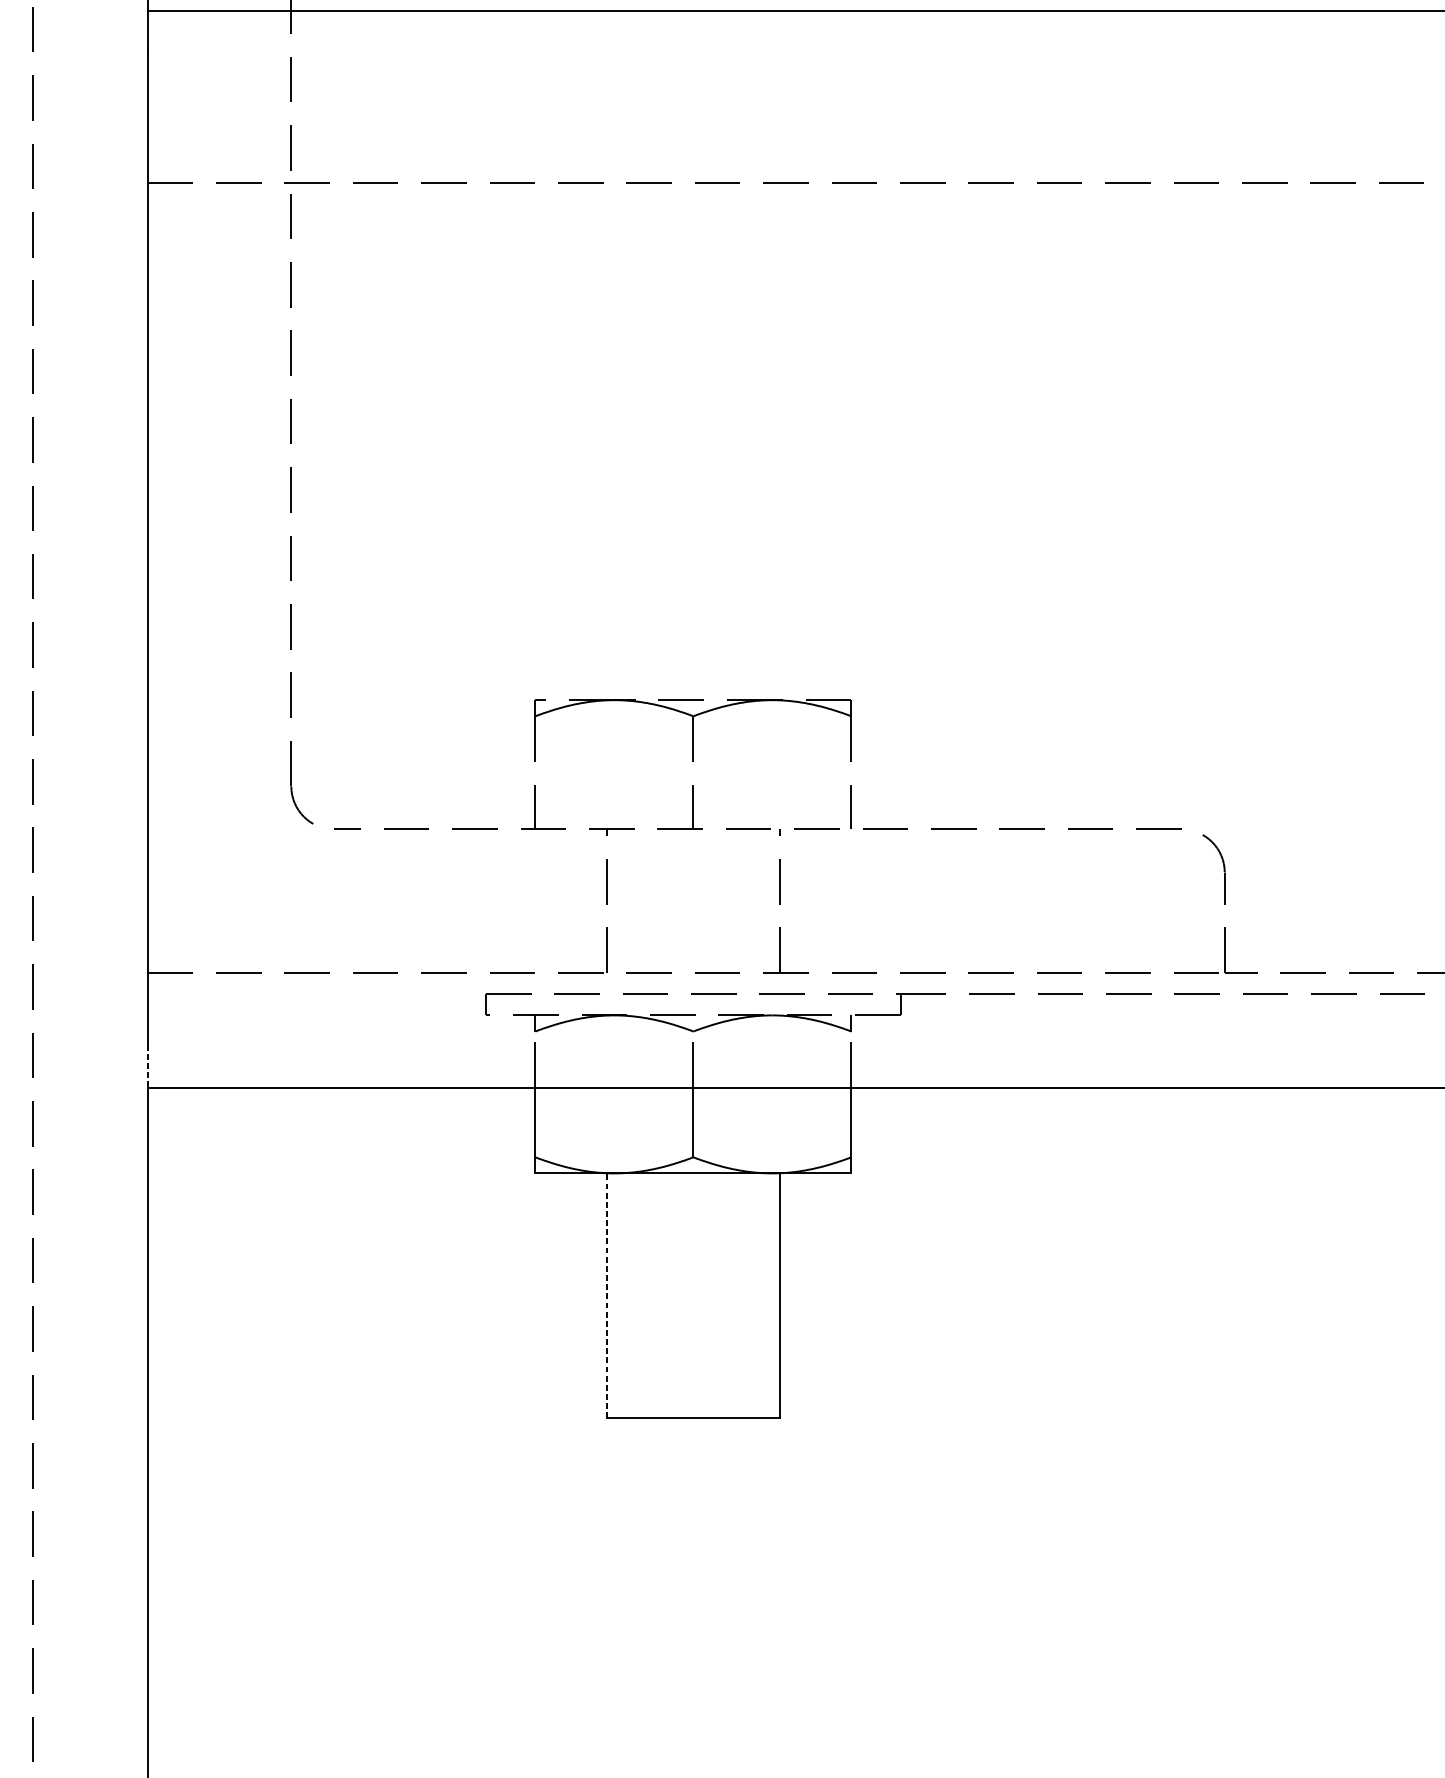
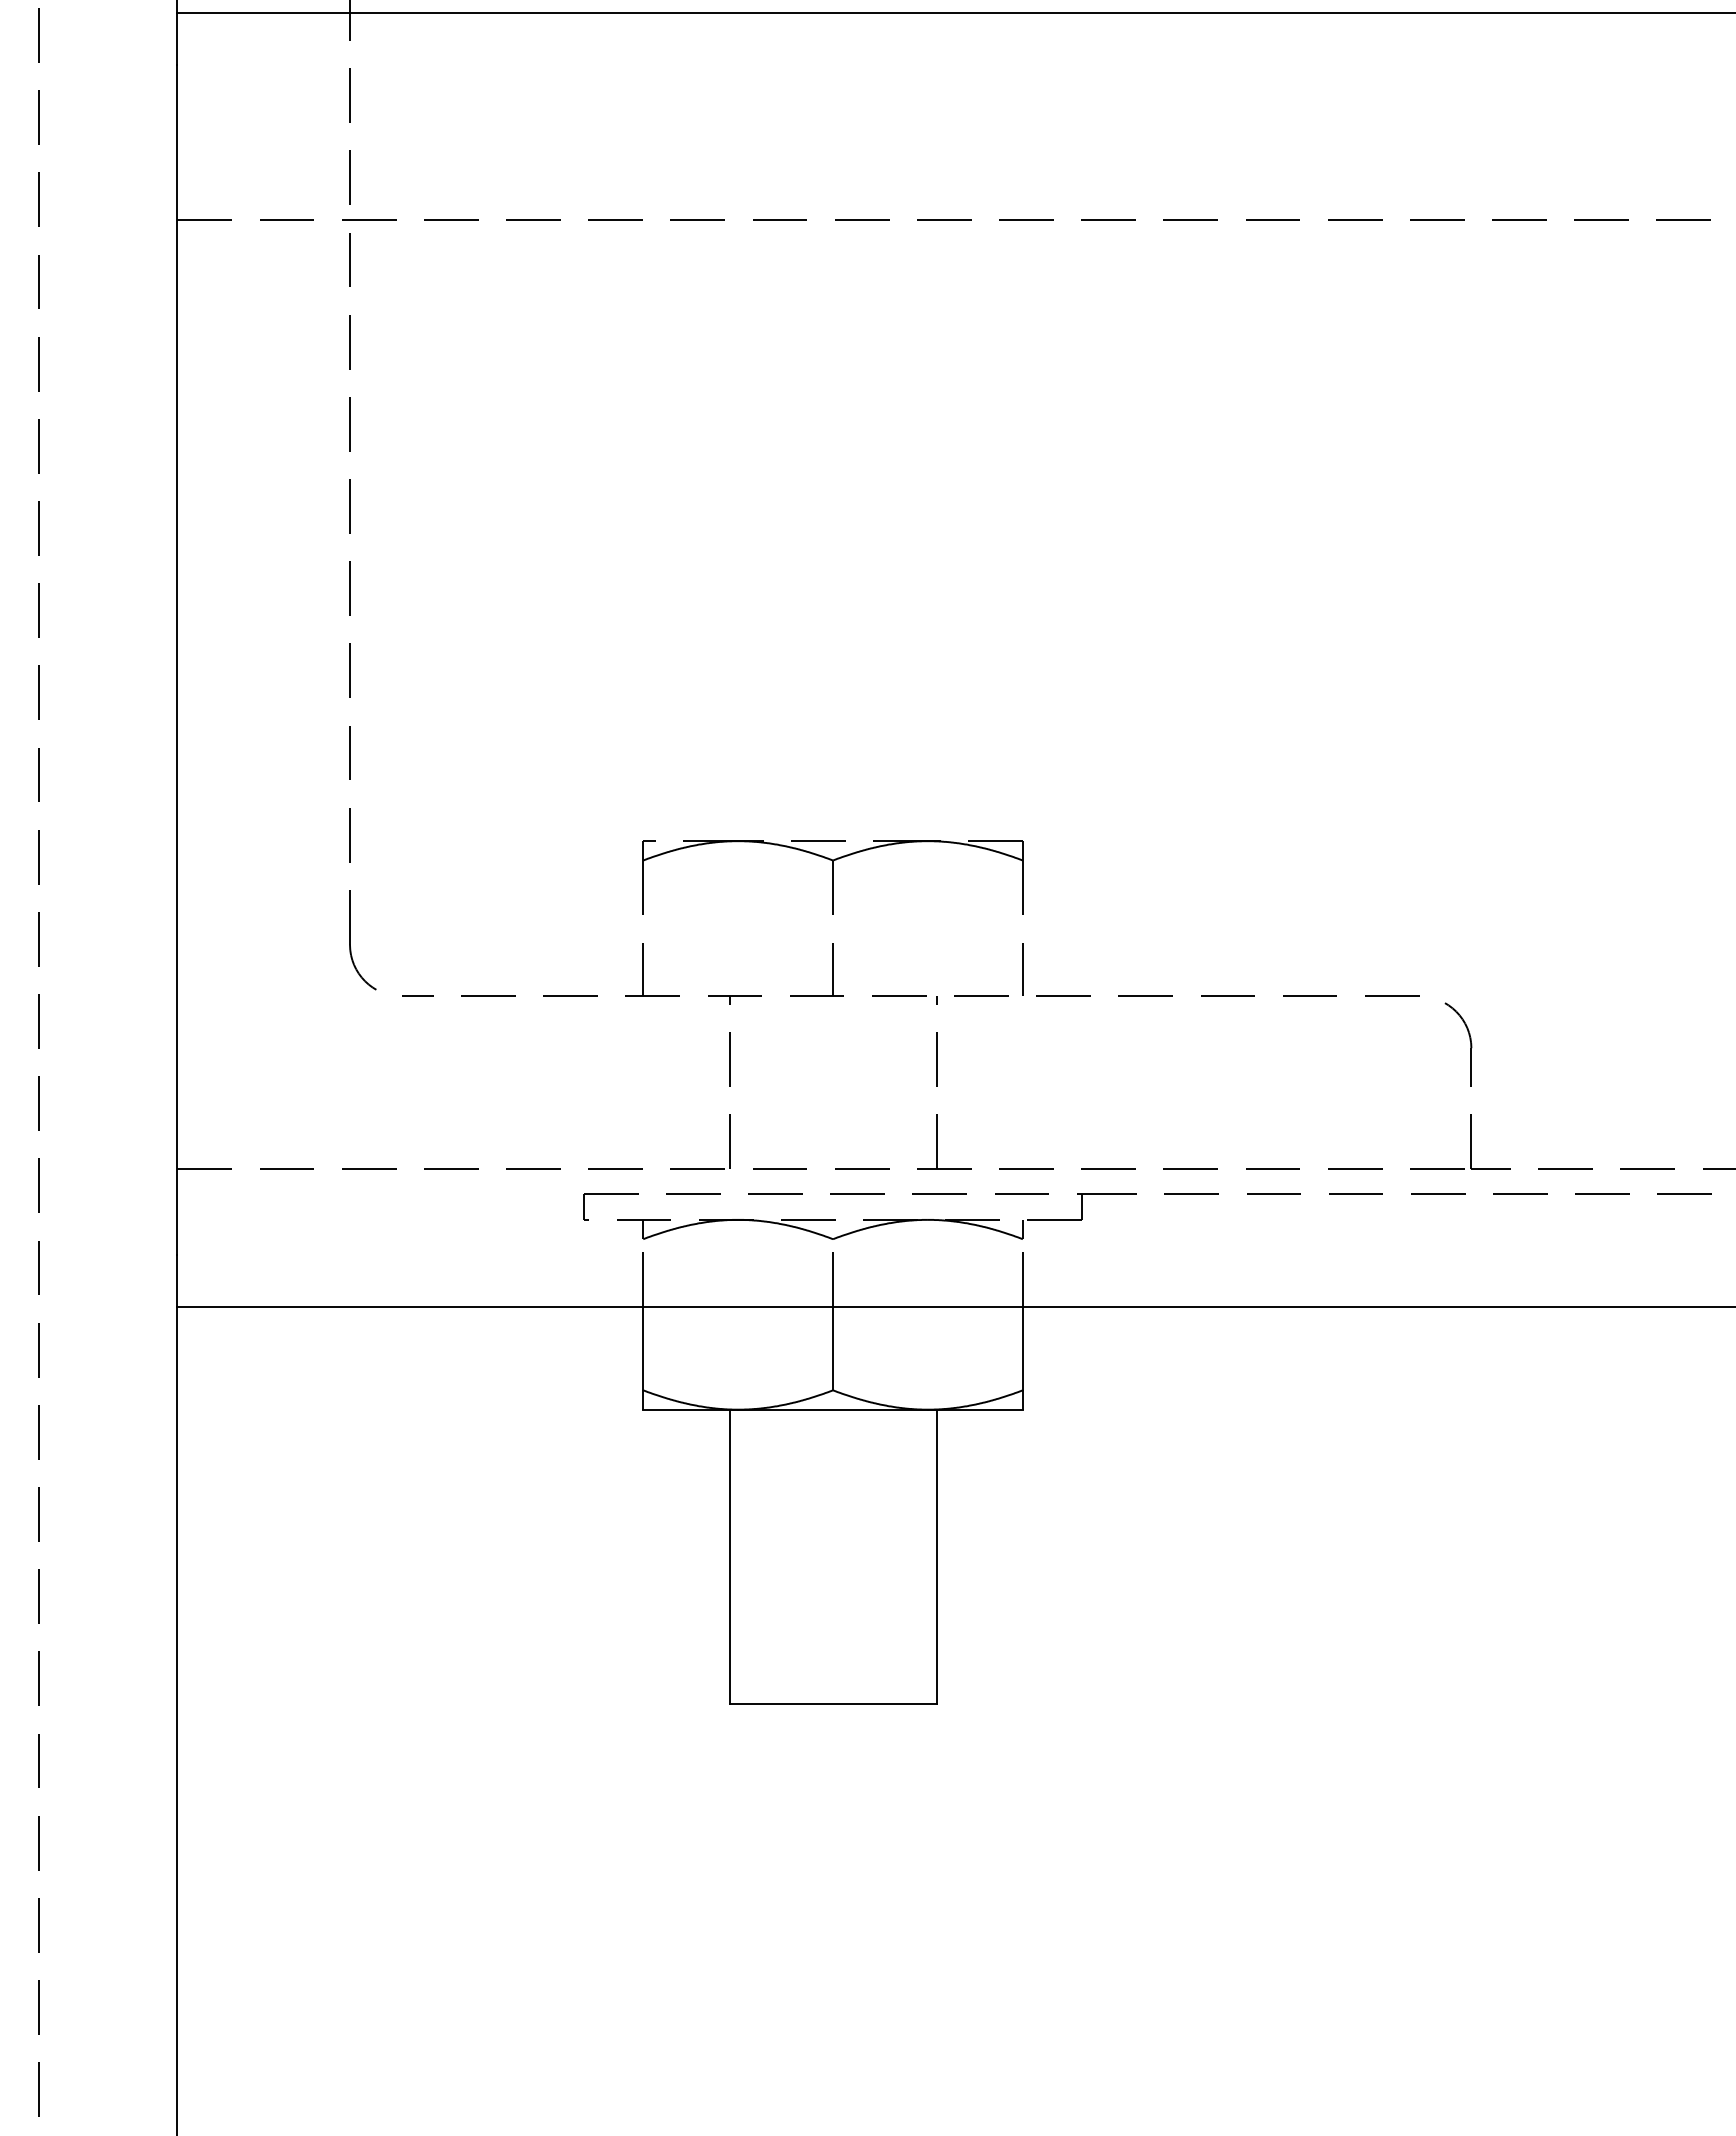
line: (147, 1066) -> (177, 1281), dashed -> solid
line: (607, 1295) -> (729, 1556), dashed -> solid

